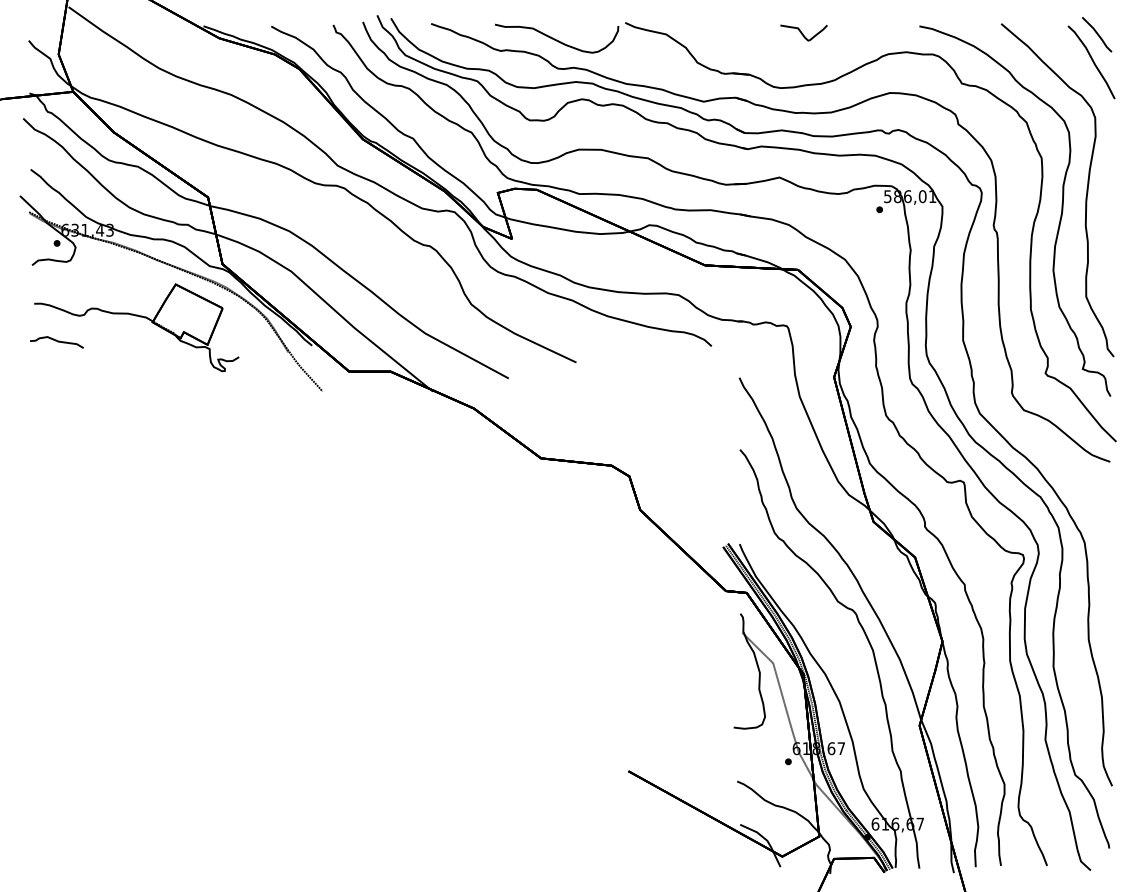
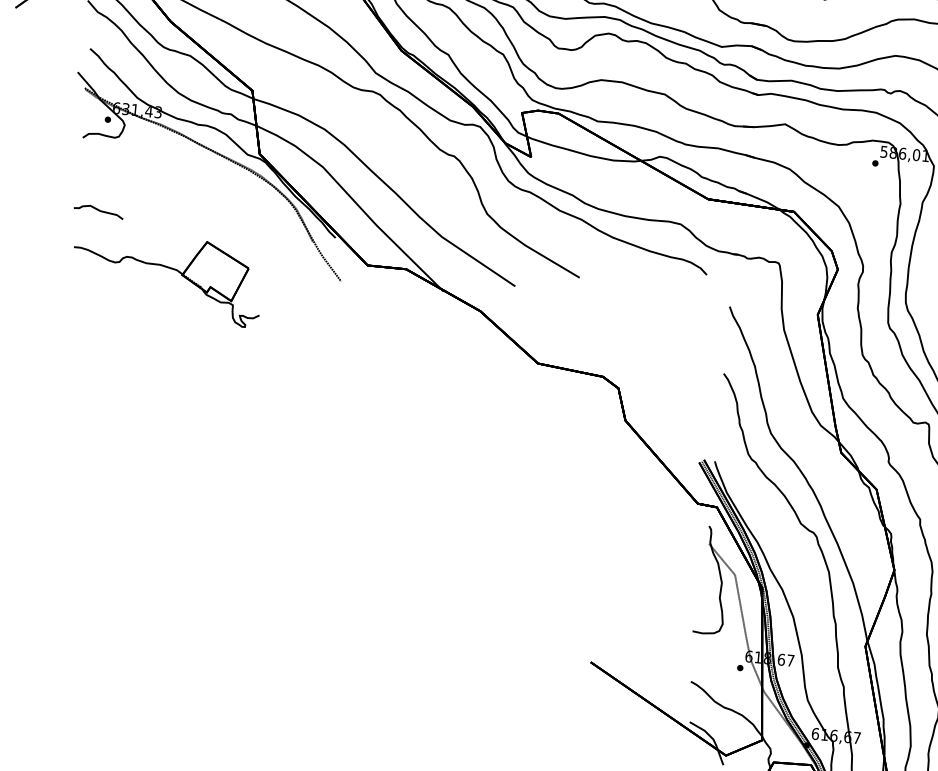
part: (140, 317) -> (171, 269), moved

